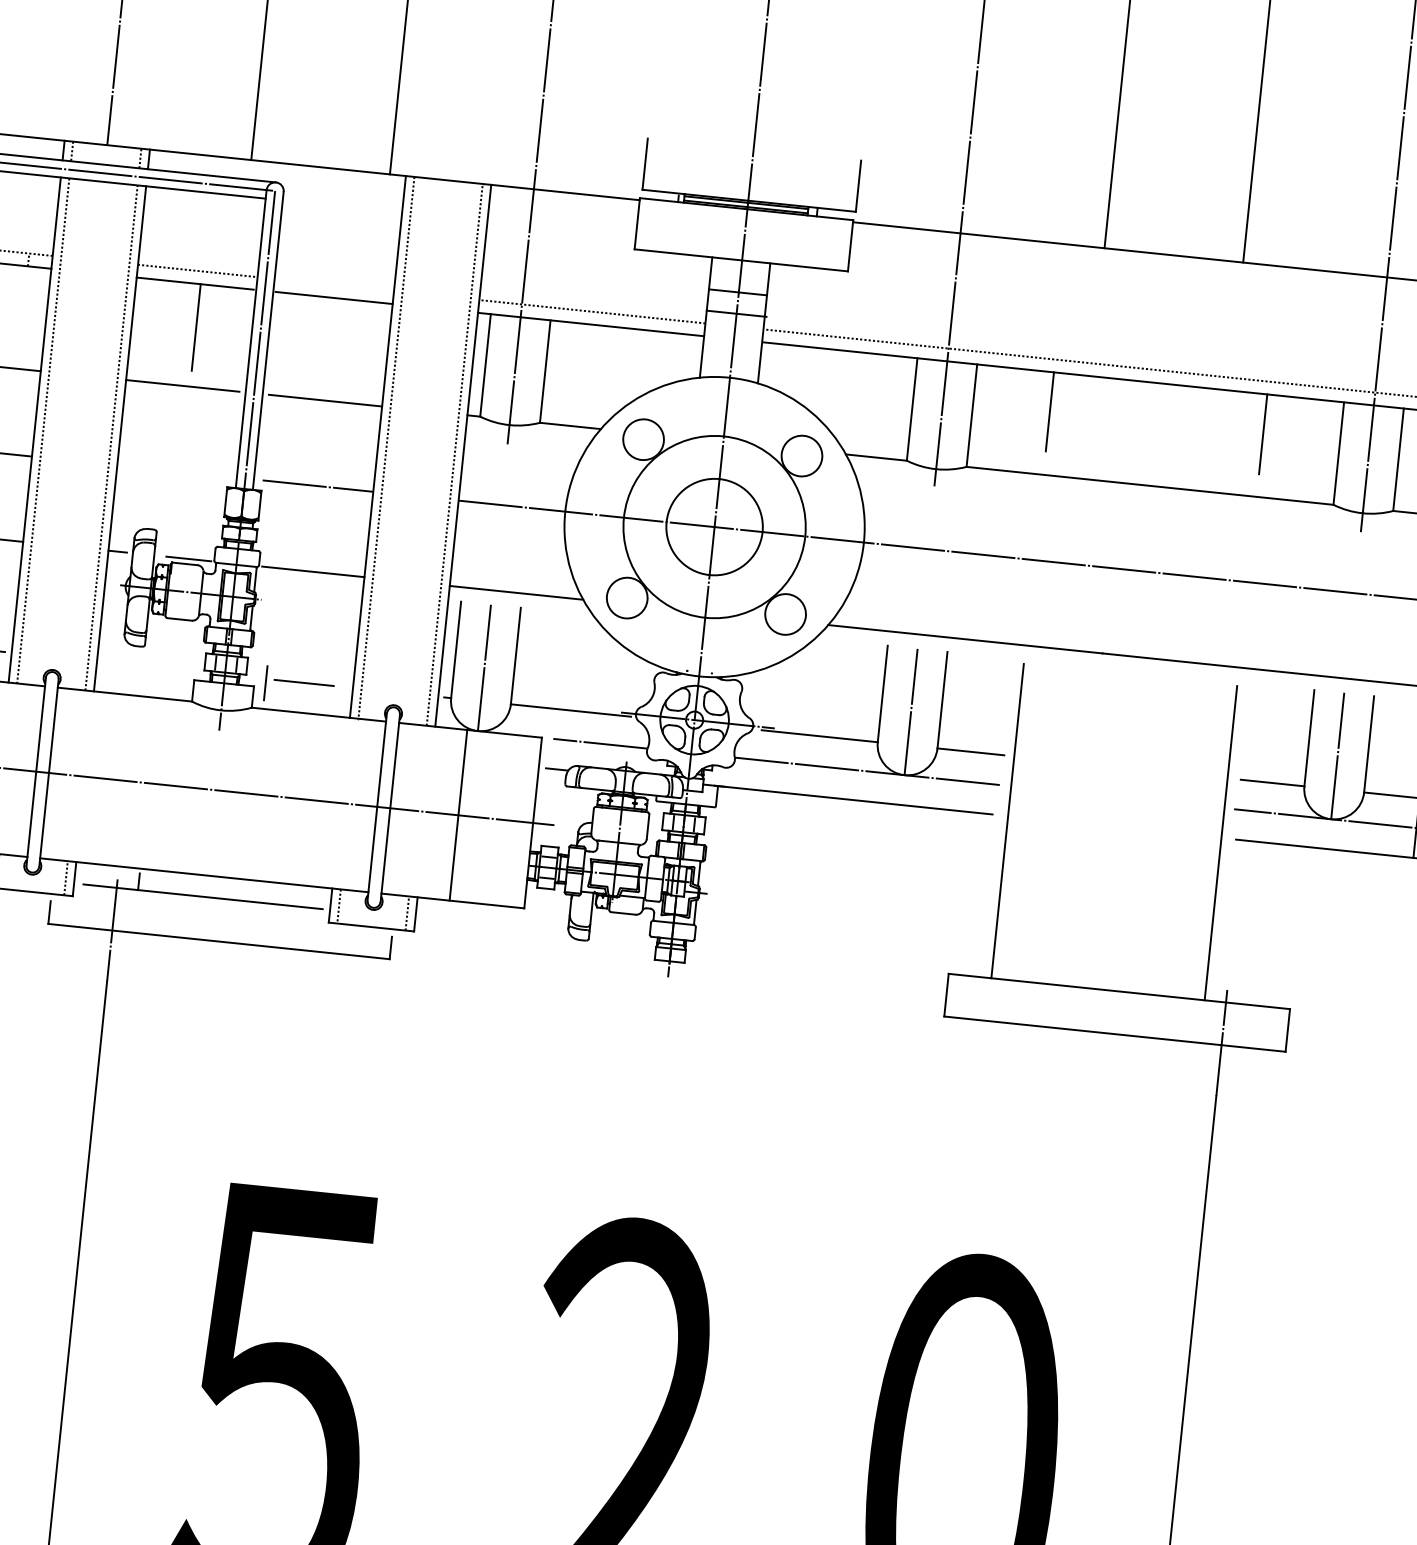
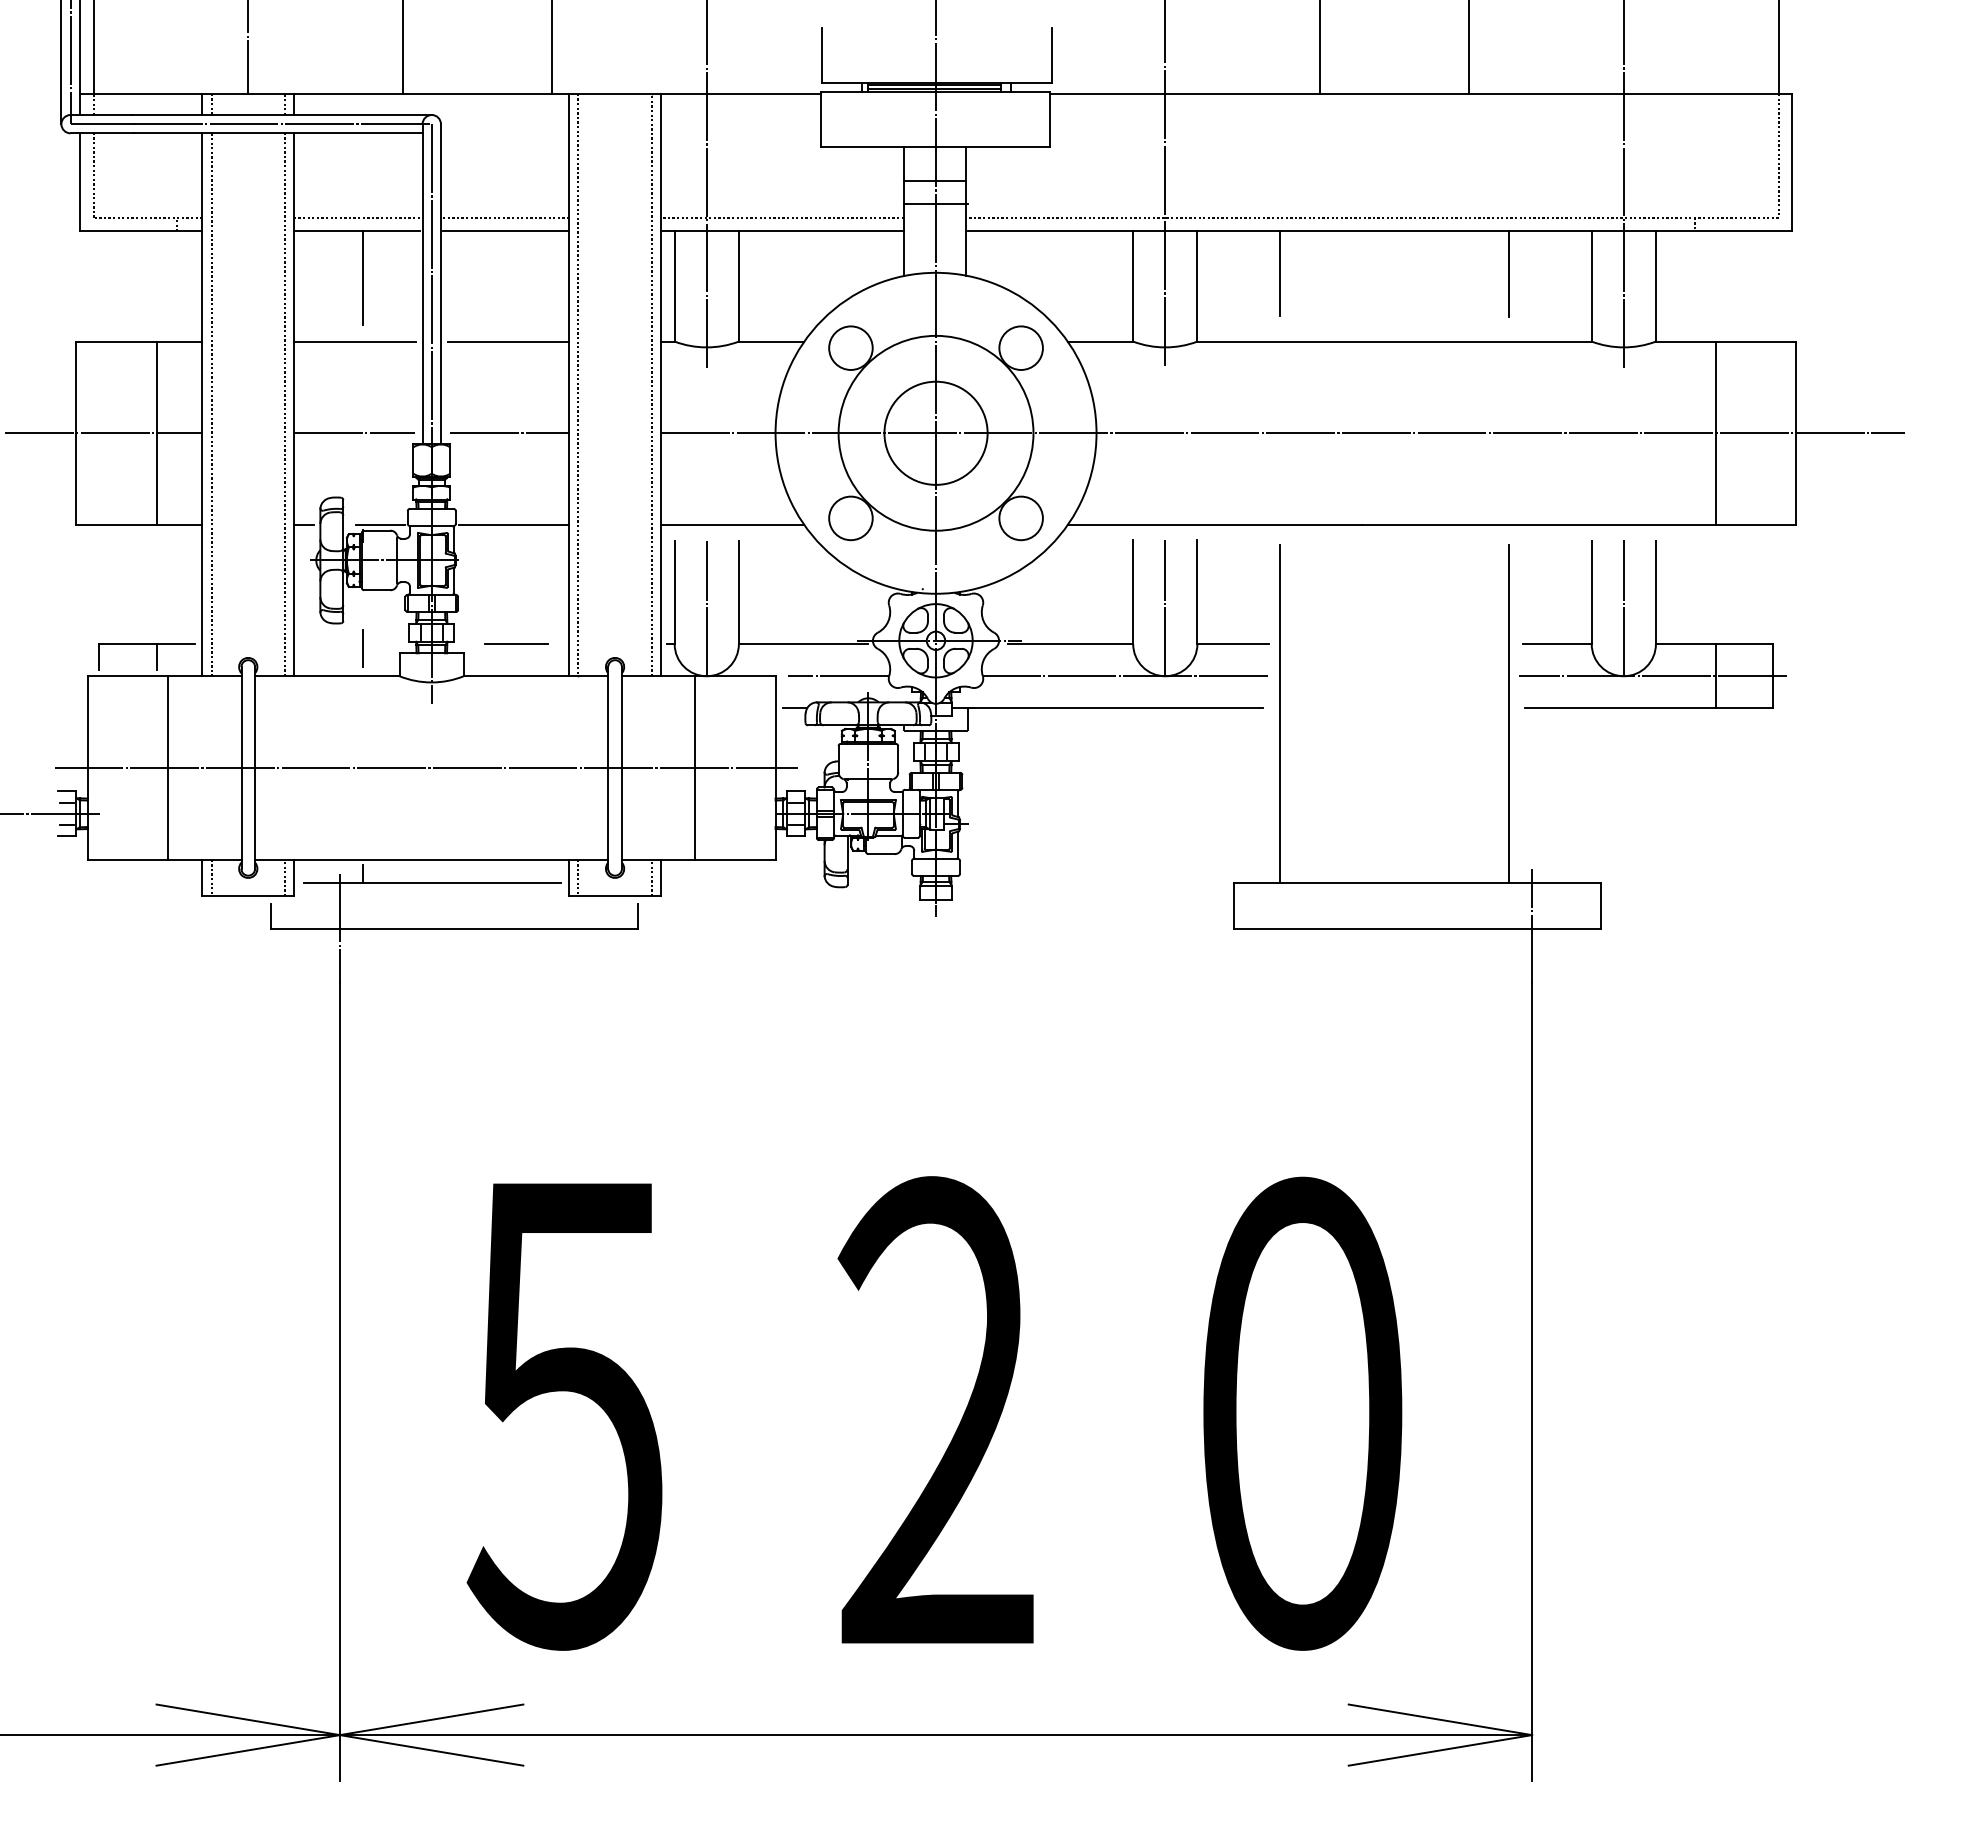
line: (335, 284) -> (506, 217), added
line: (173, 471) -> (354, 433), added
line: (265, 683) -> (362, 648), moved

